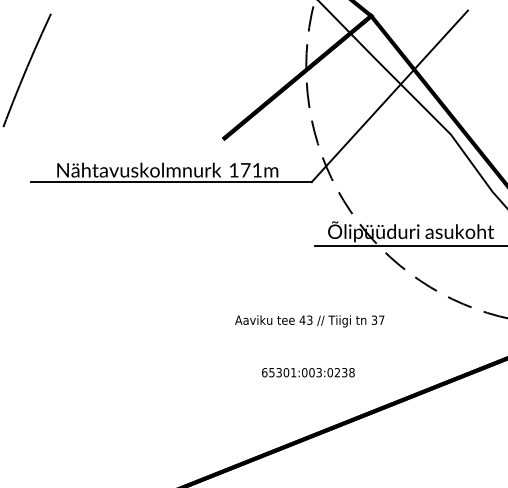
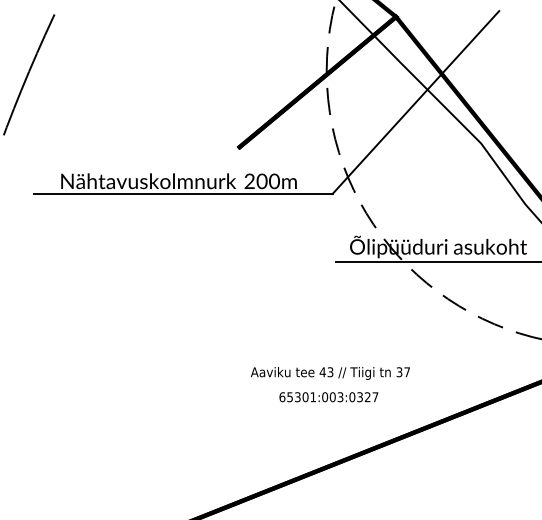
text: (245, 170) -> (261, 181), 171m -> 200m
text: (309, 321) -> (330, 373), moved
text: (344, 372) -> (367, 397), 65301:003:0238 -> 65301:003:0327

